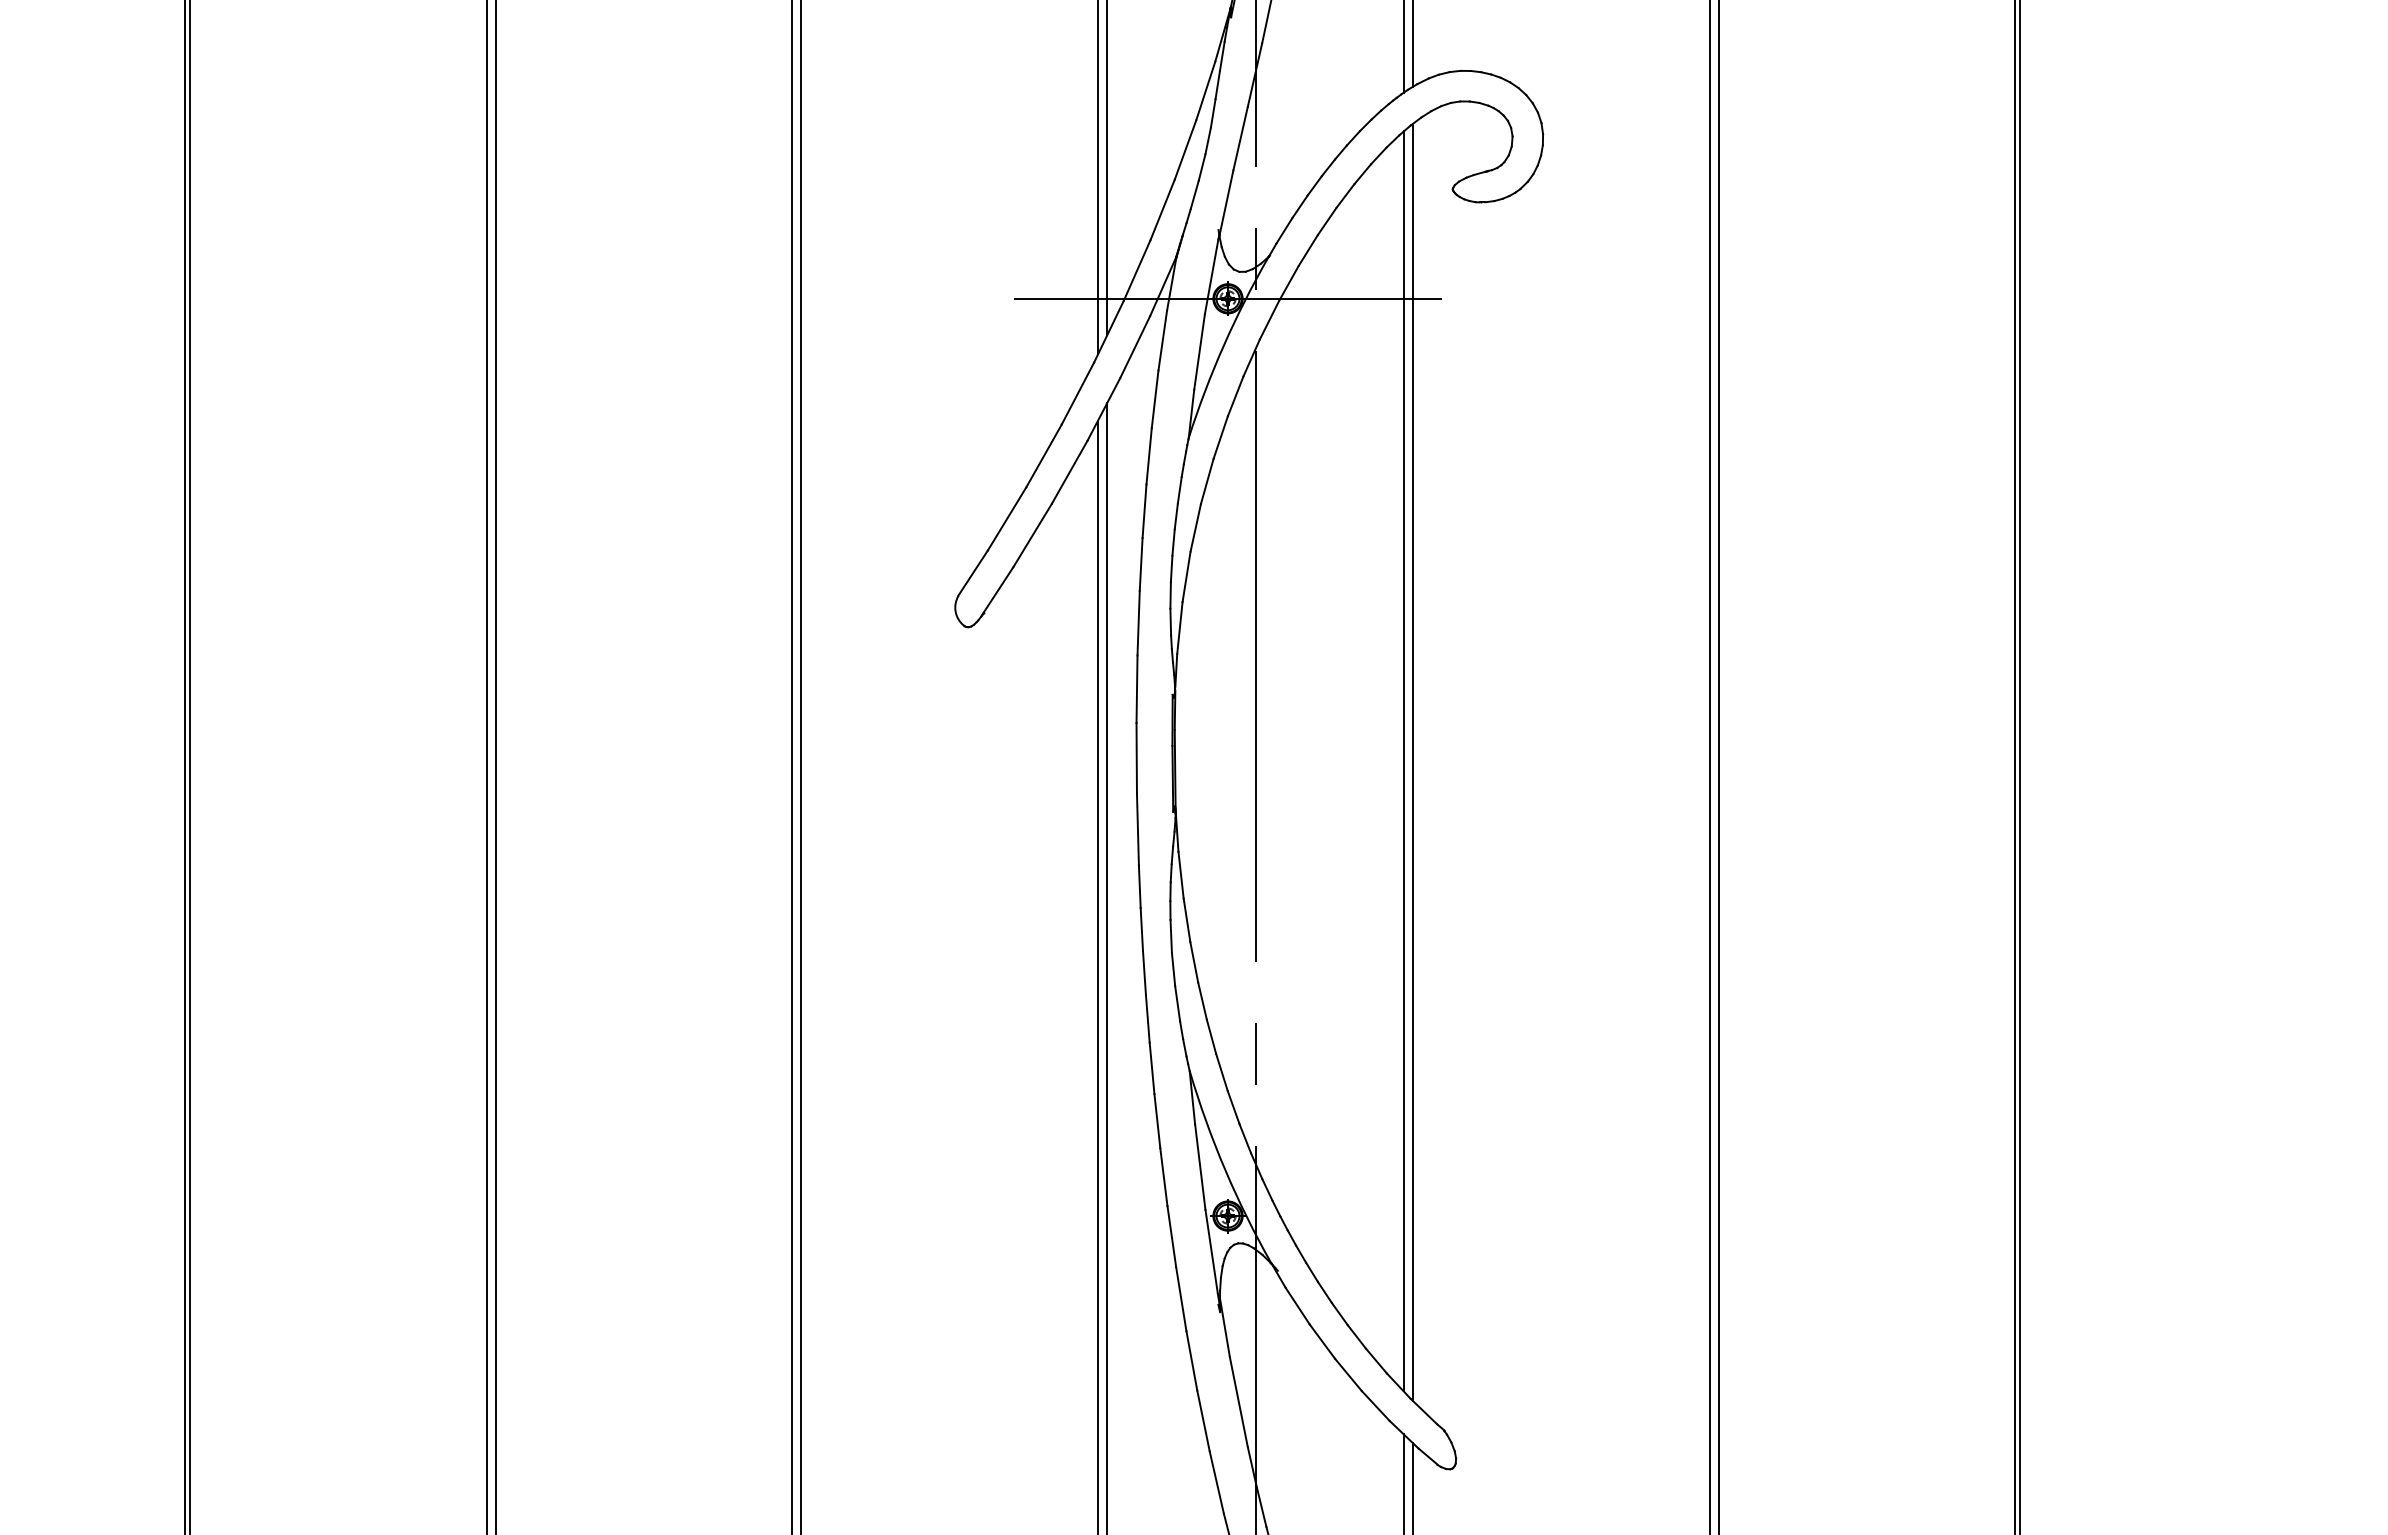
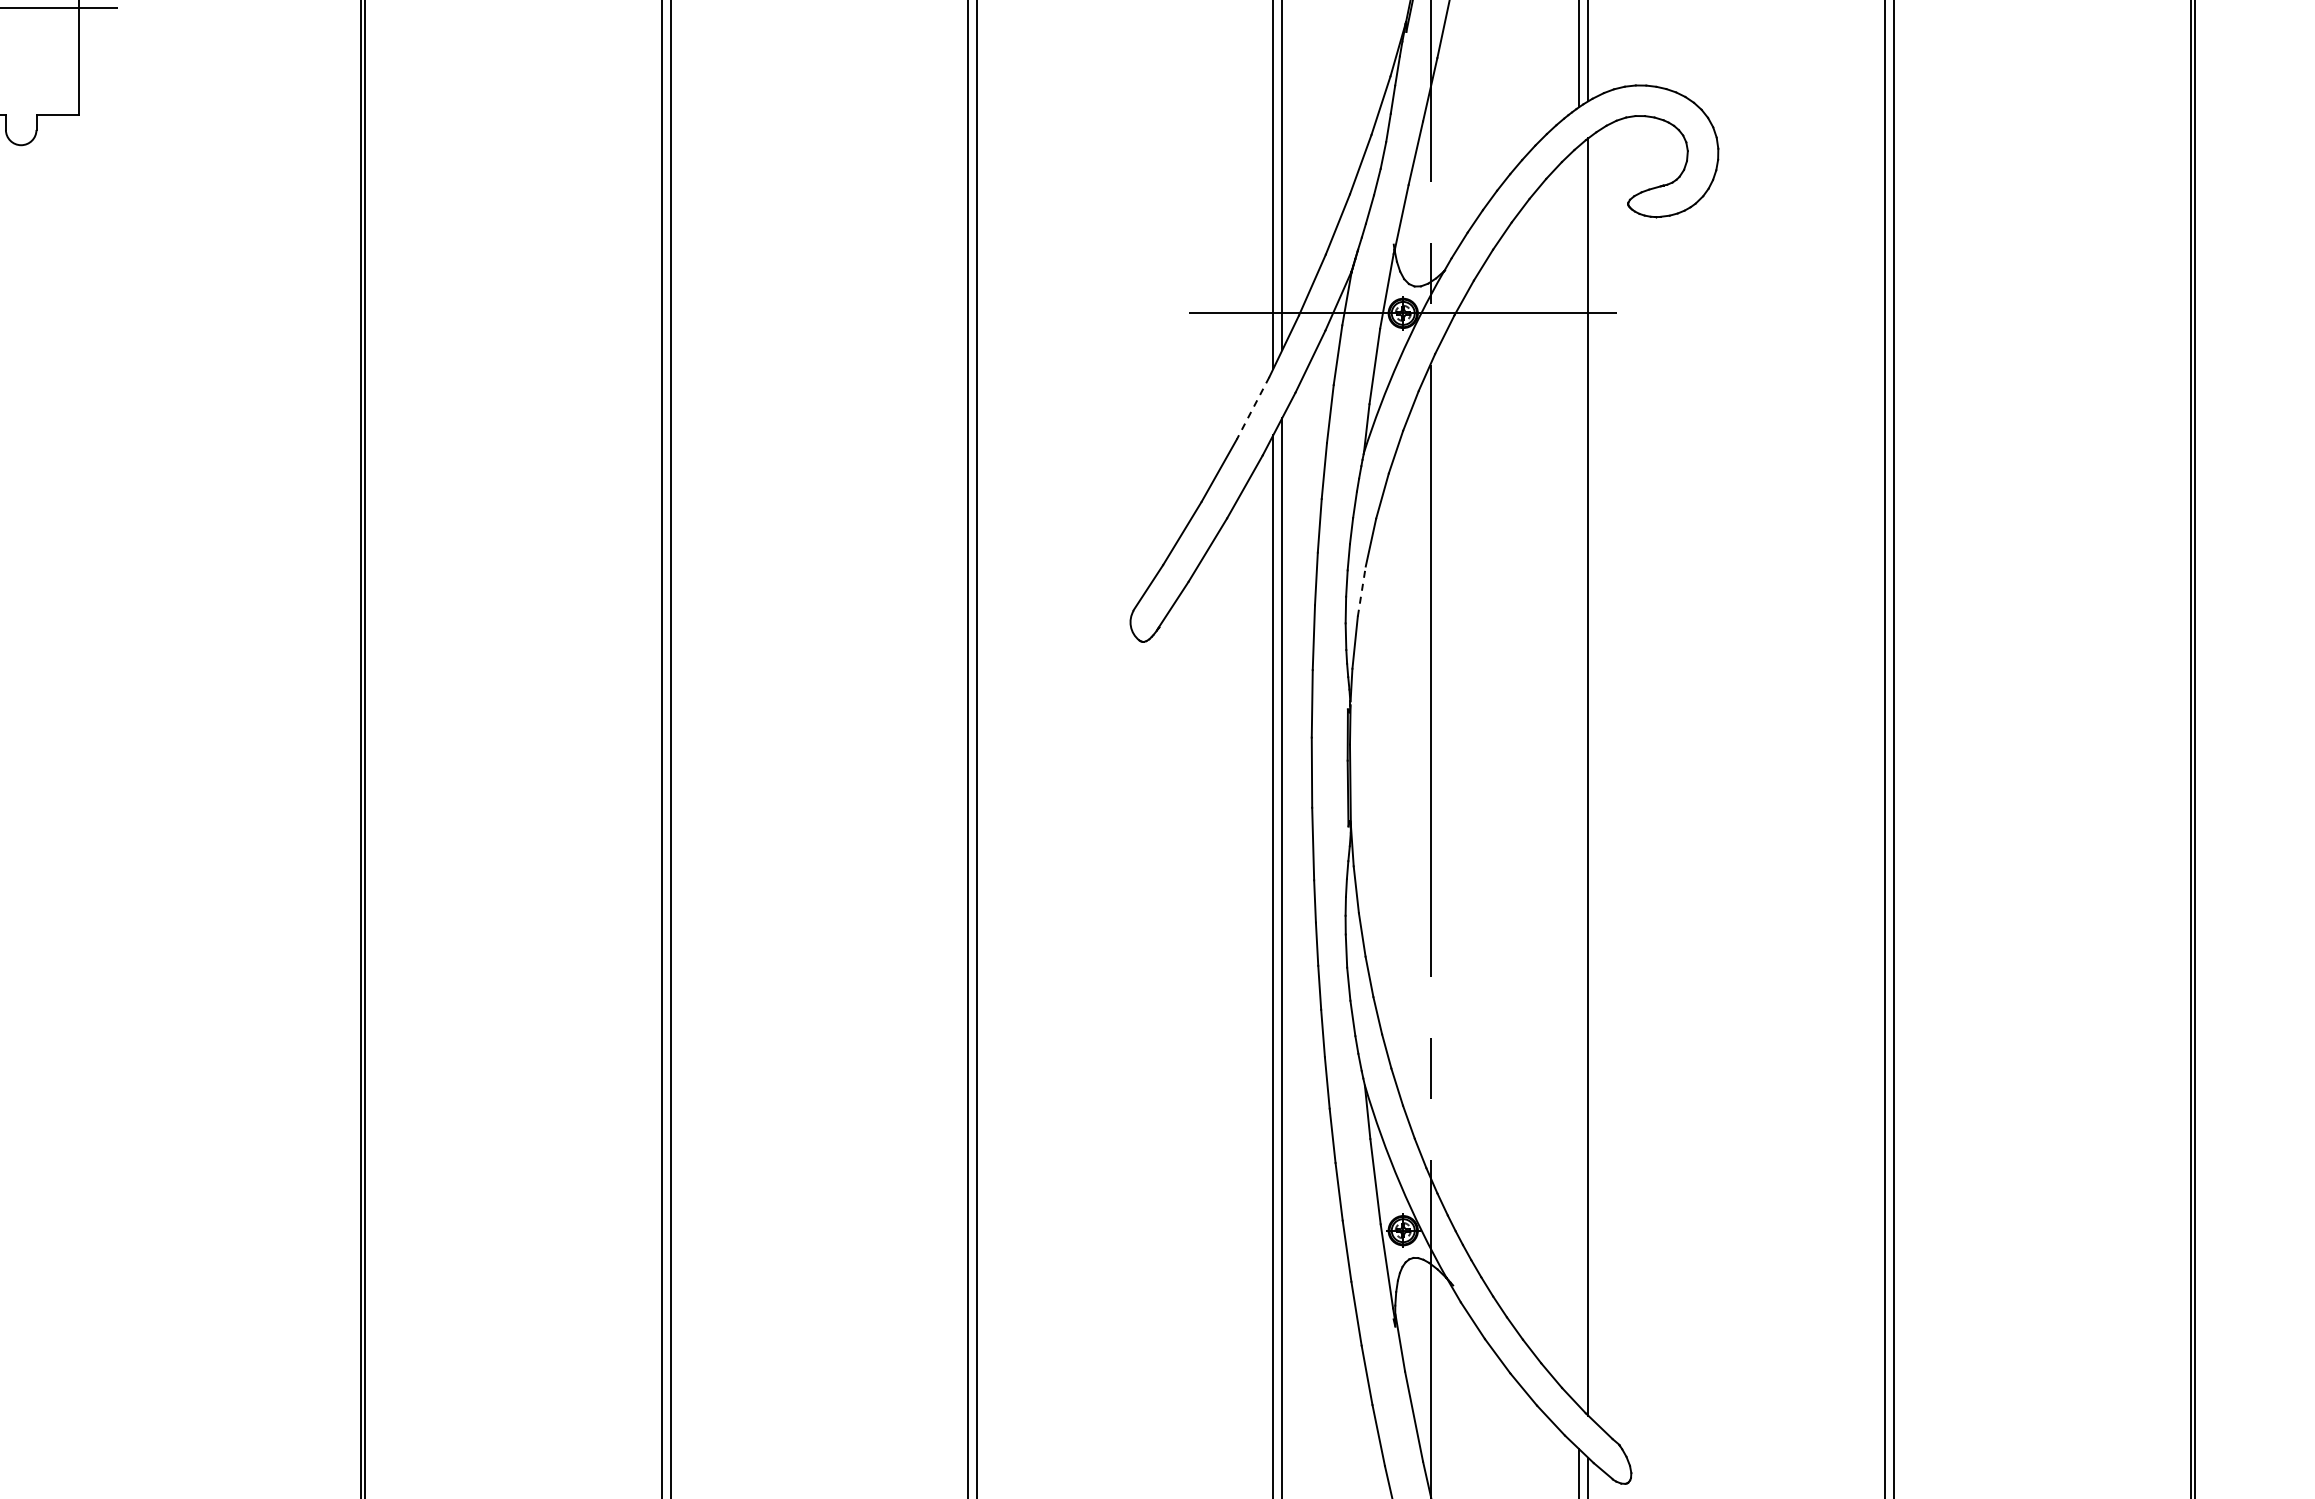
line: (1077, 394) -> (1252, 409), solid -> dashed
line: (1186, 576) -> (1361, 591), solid -> dashed
line: (1403, 761) -> (1578, 776), removed

